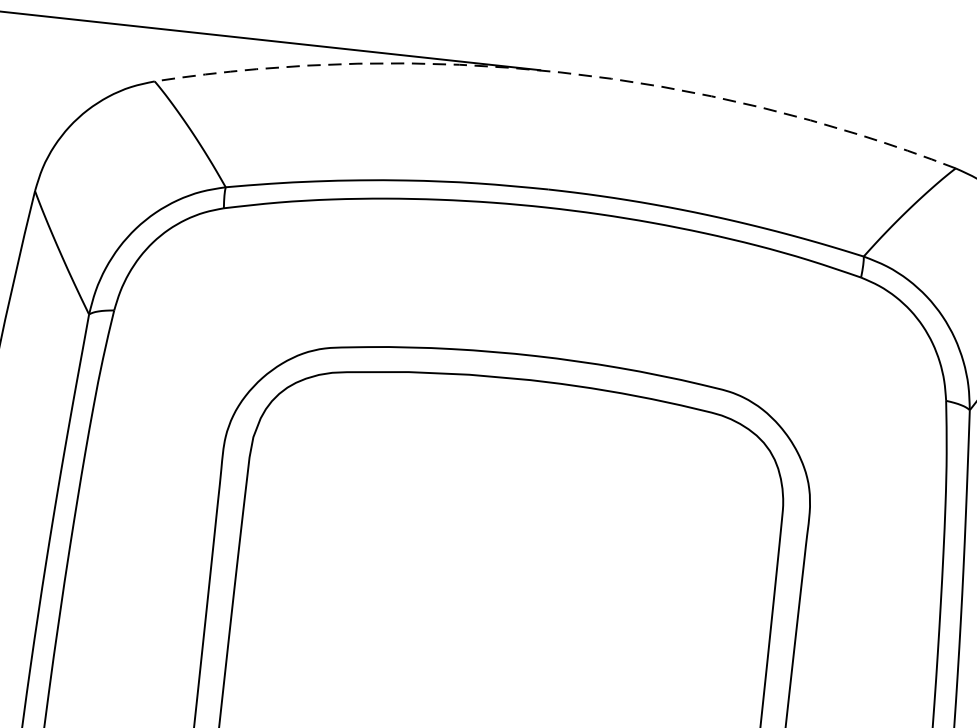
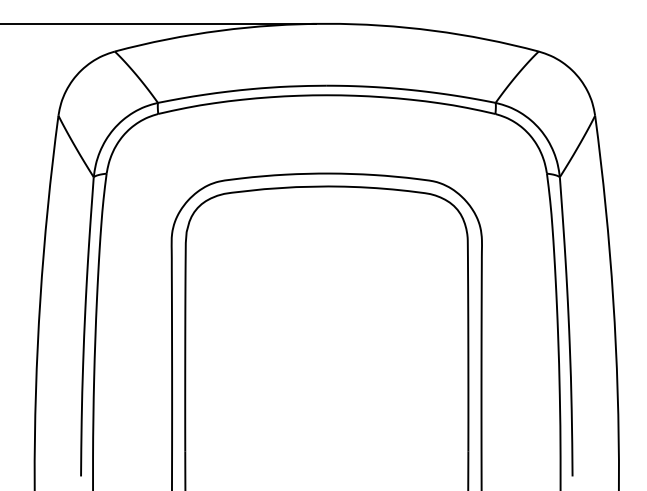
arc: (560, 71) -> (326, 23), dashed -> solid

